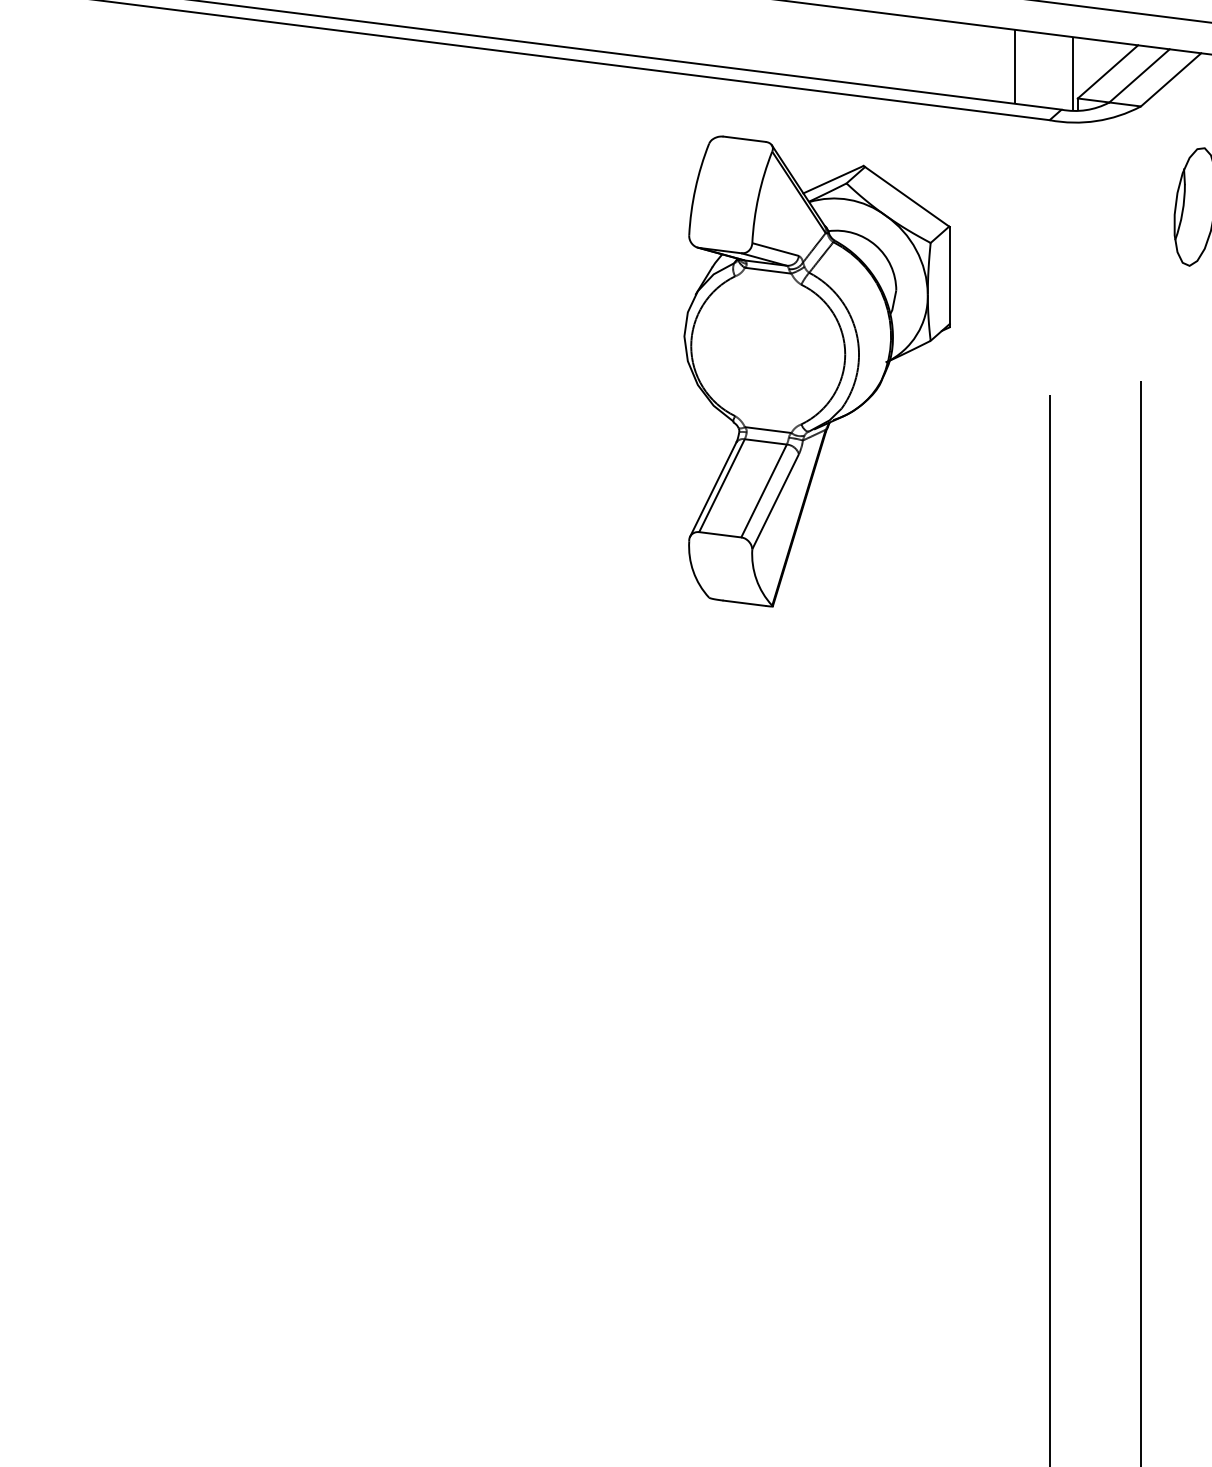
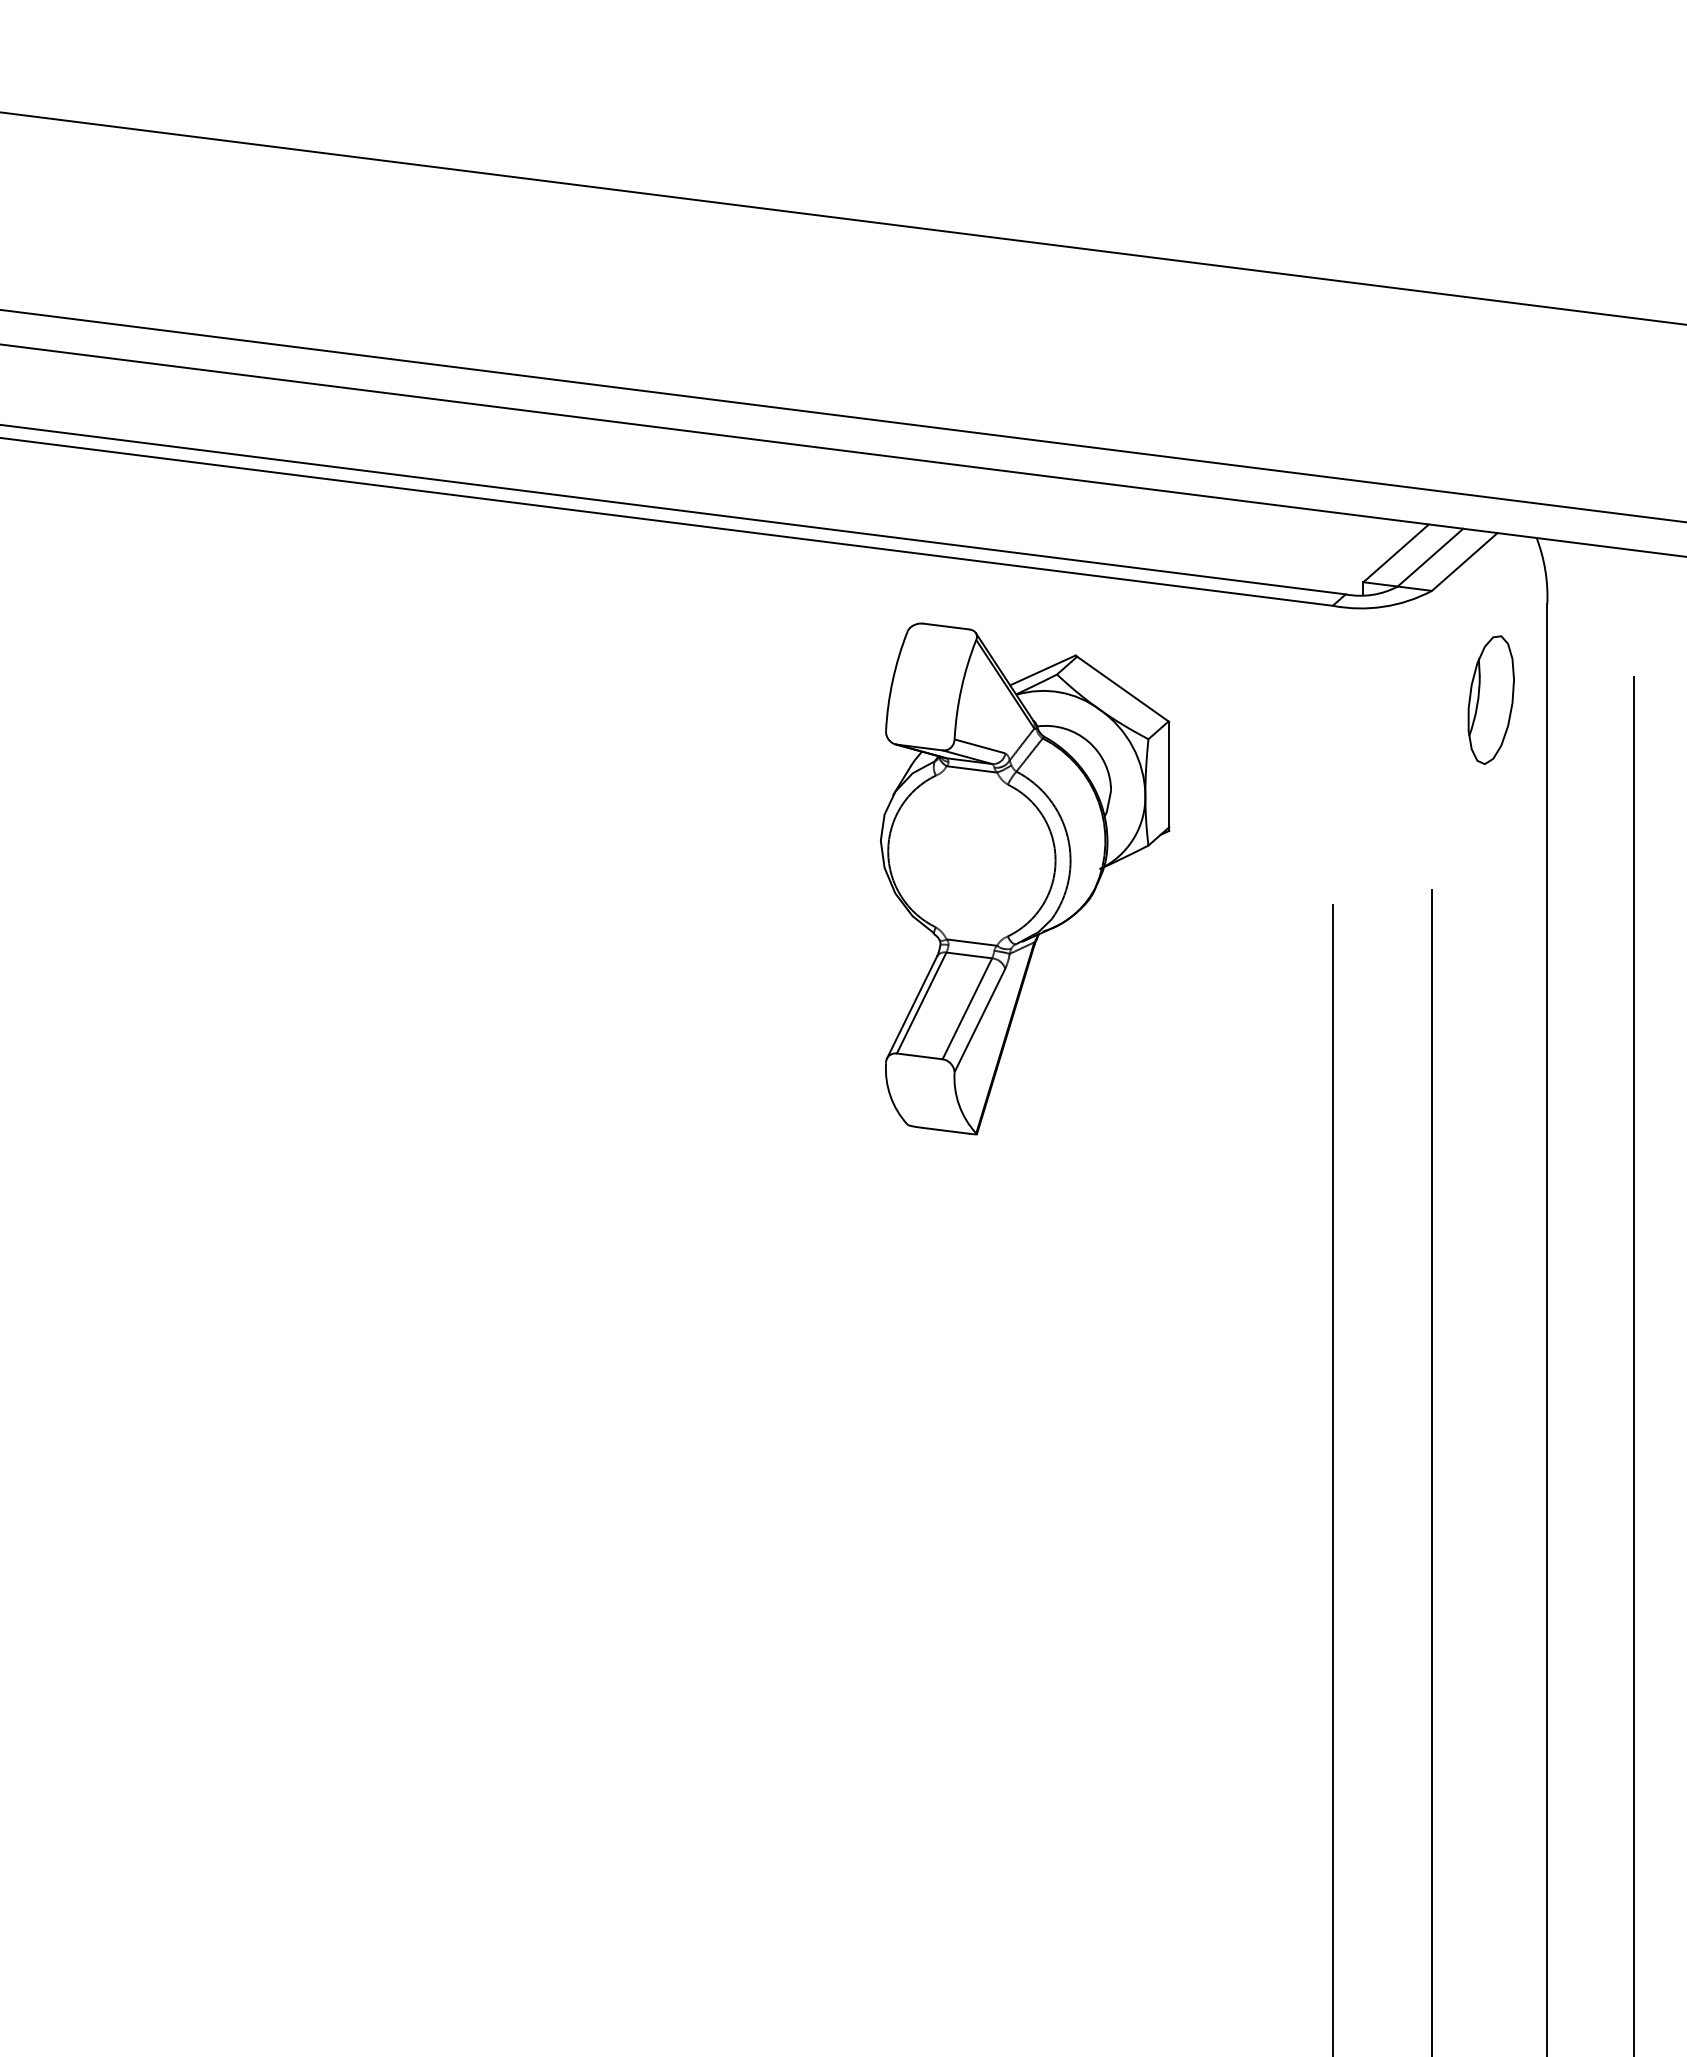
line: (1014, 66) -> (1294, 547), removed
line: (1072, 73) -> (1357, 555), removed
part: (817, 371) -> (1025, 878), moved

